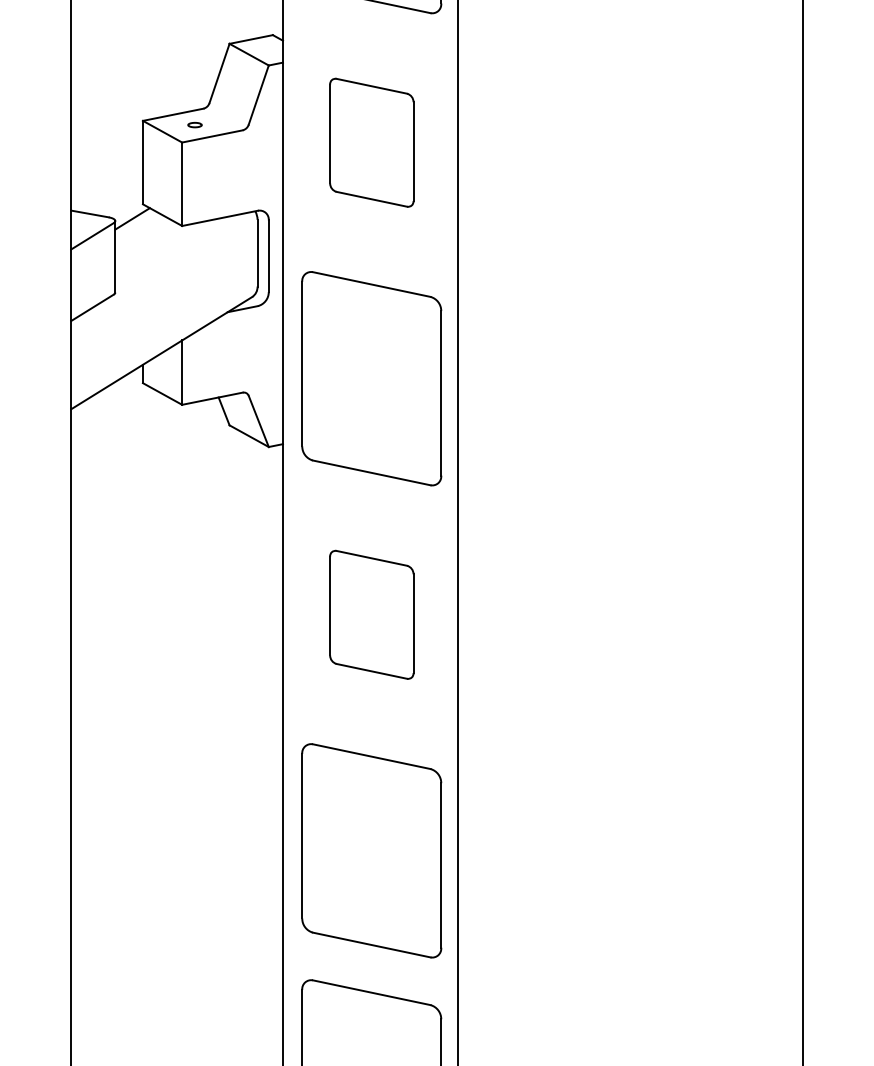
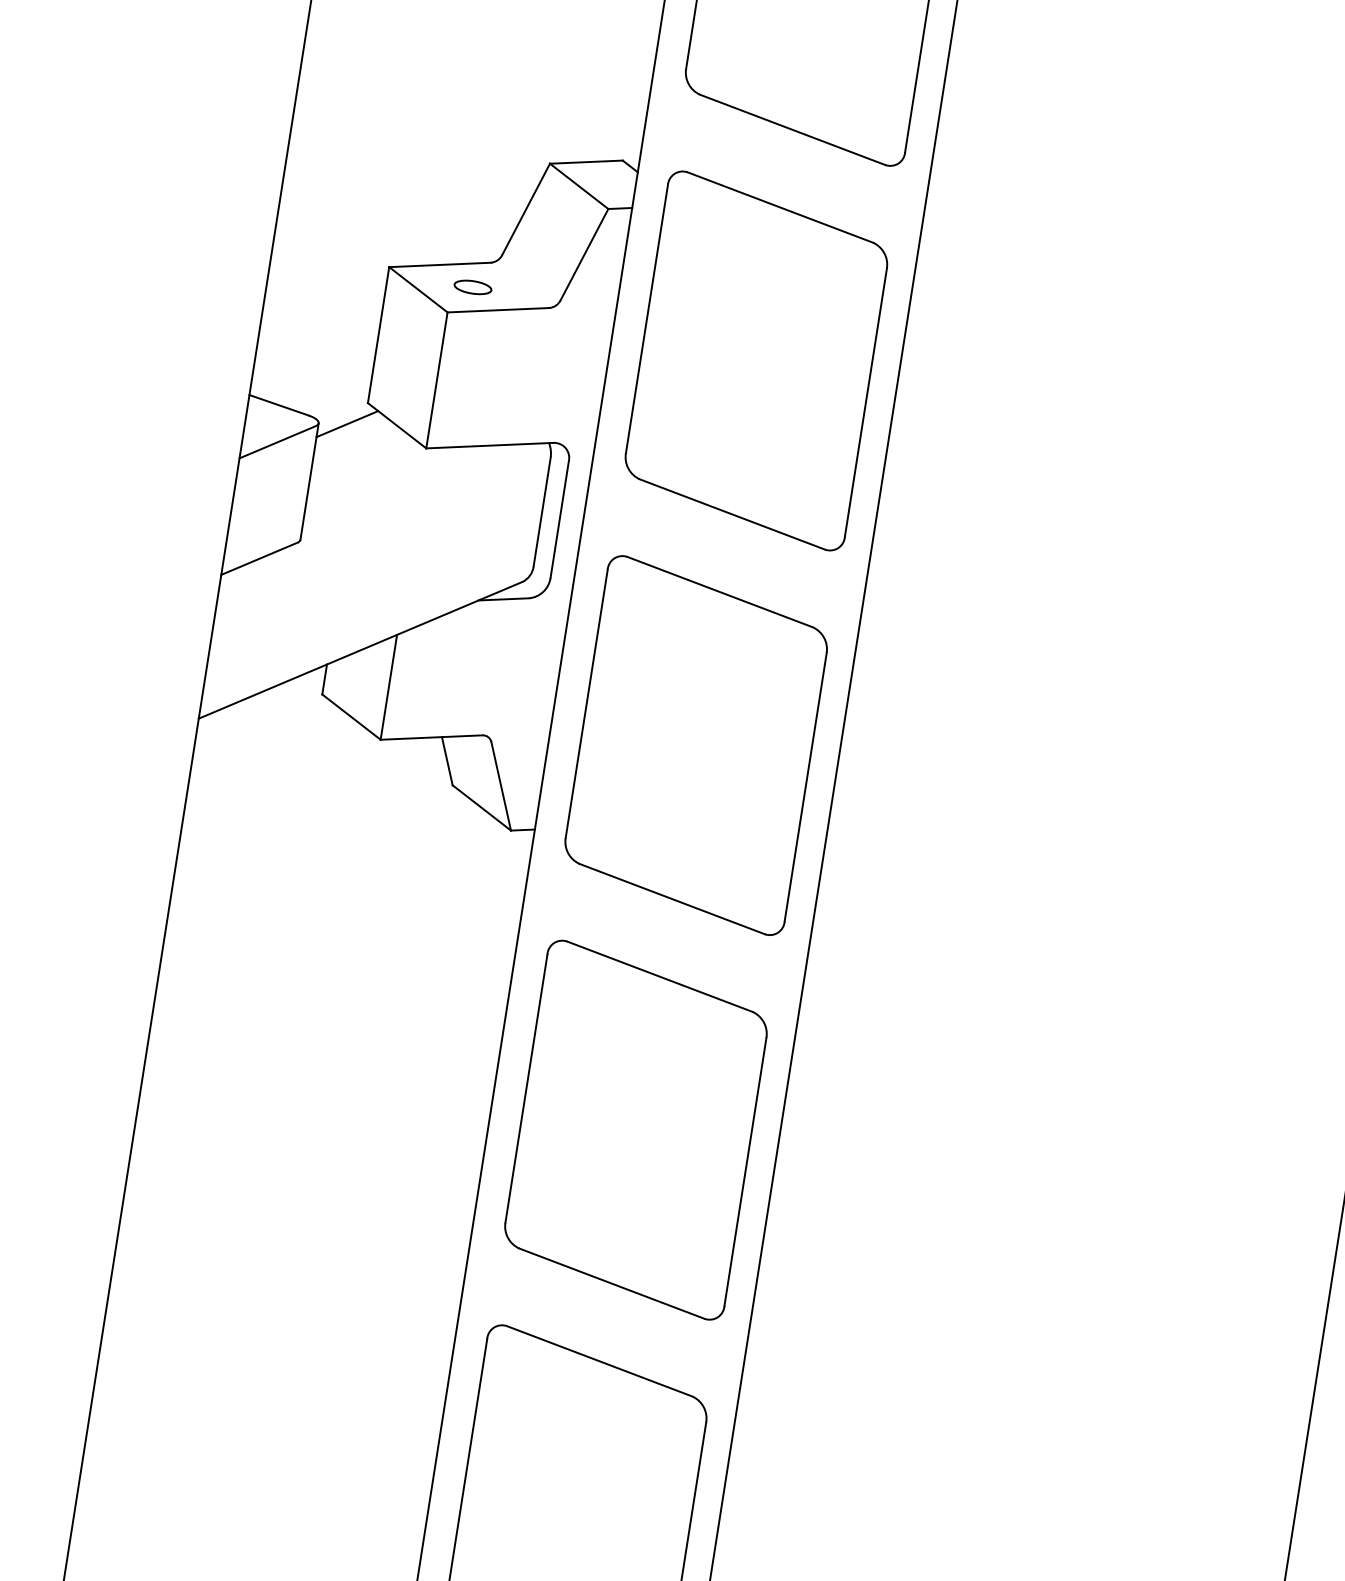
part: (194, 124) -> (472, 286), size x1.67
part: (371, 142) -> (756, 360), size x1.67
part: (371, 614) -> (635, 1129), size x1.67

